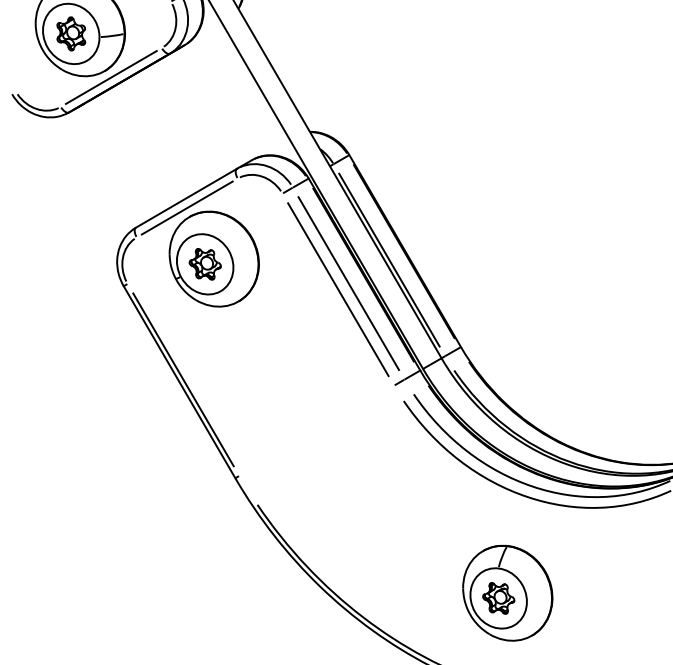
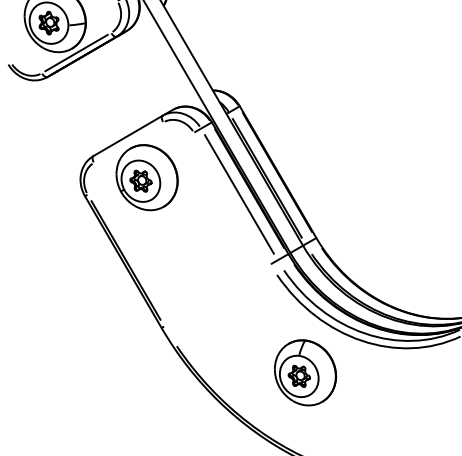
line: (187, 207) -> (128, 142), removed
line: (337, 289) -> (231, 198), removed
part: (507, 592) -> (305, 372), moved

